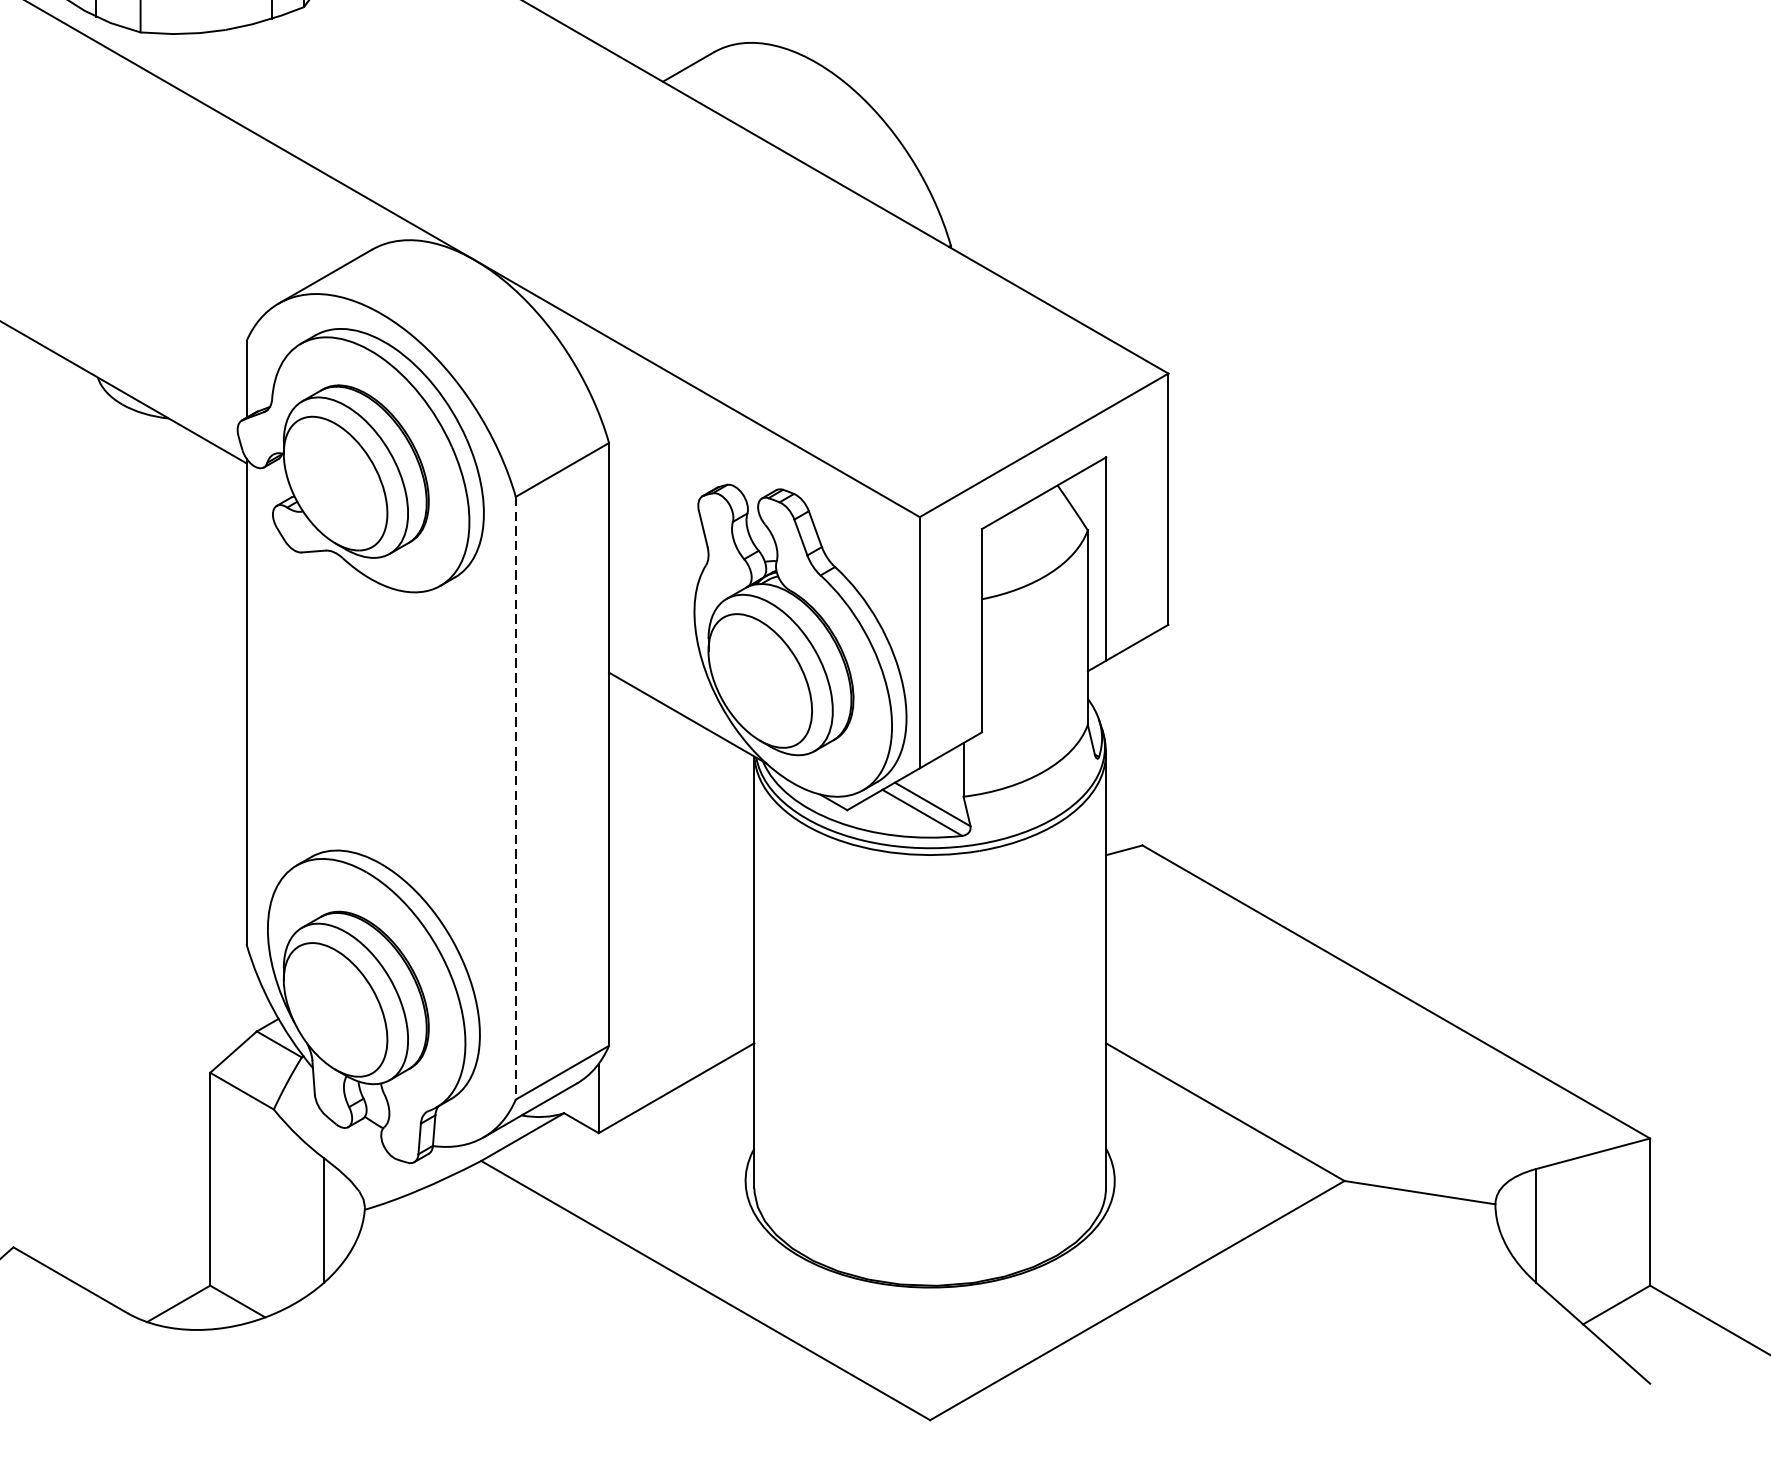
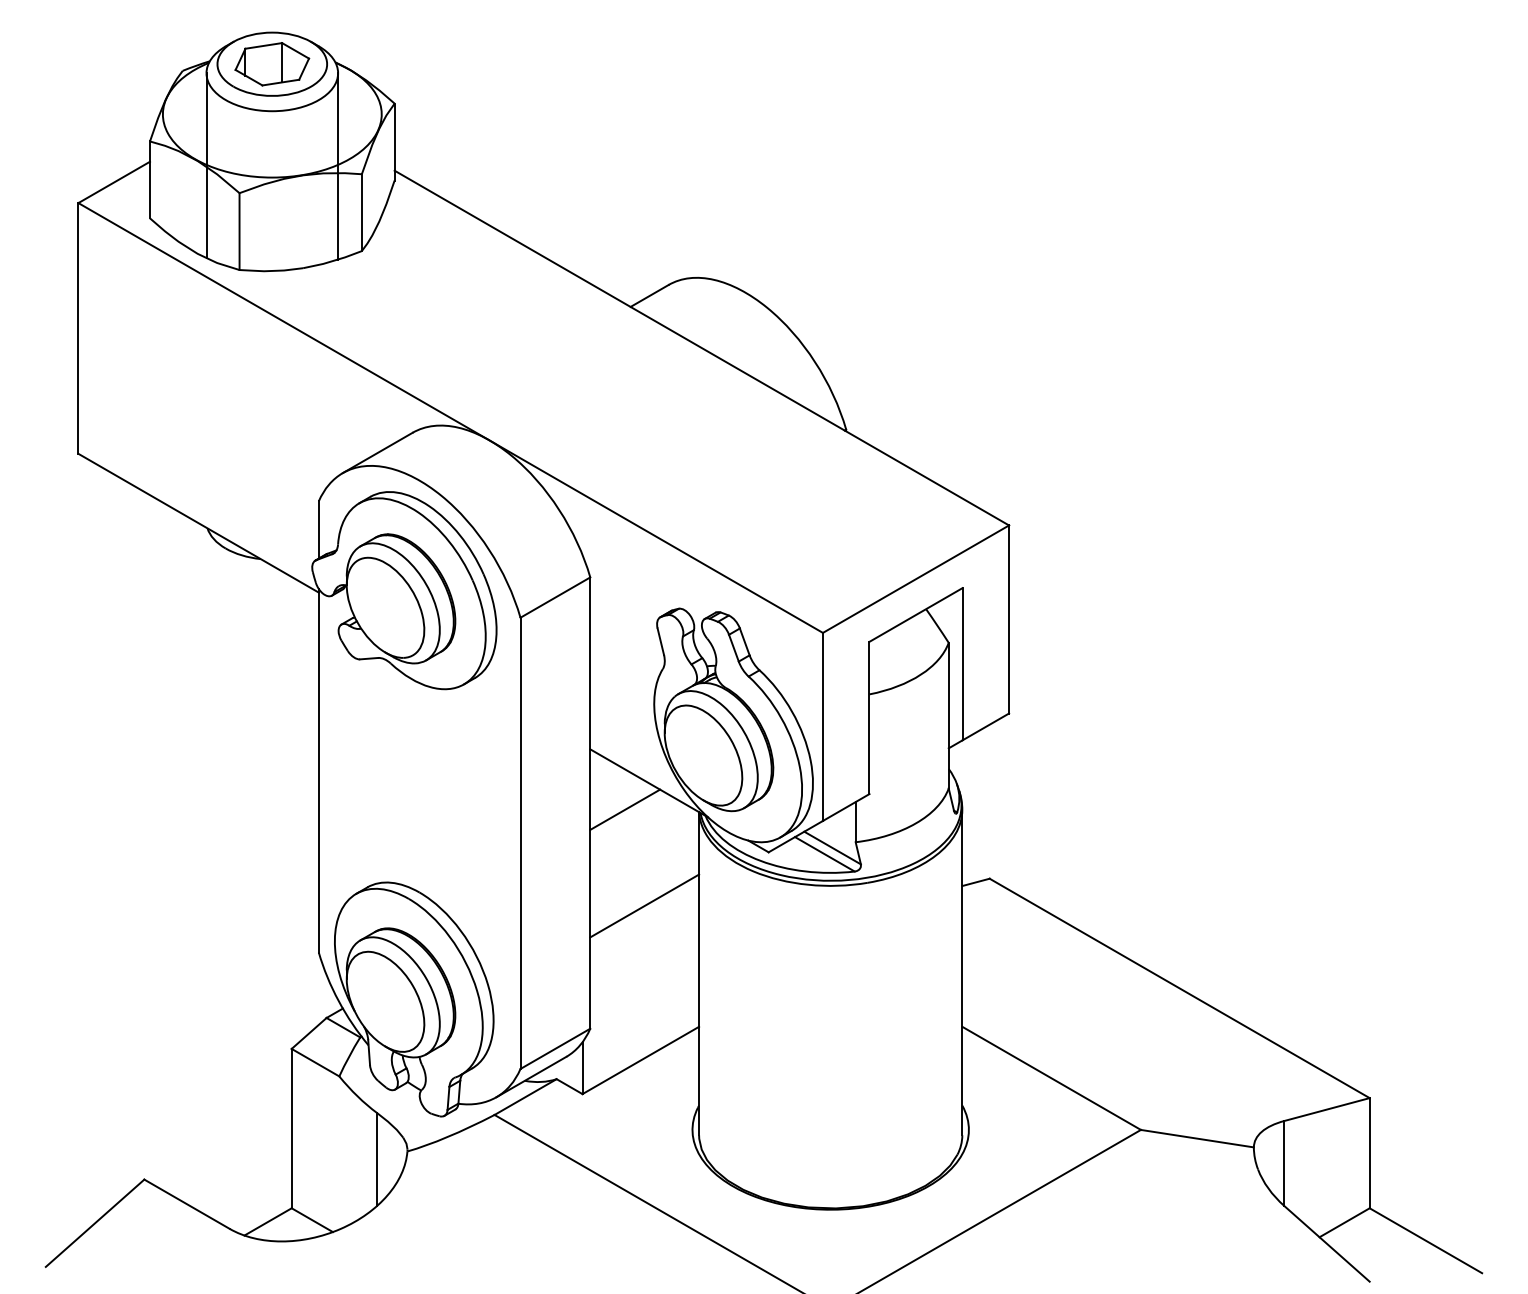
line: (656, 753) -> (625, 809), added
line: (515, 798) -> (520, 843), dashed -> solid
line: (681, 881) -> (644, 905), added

